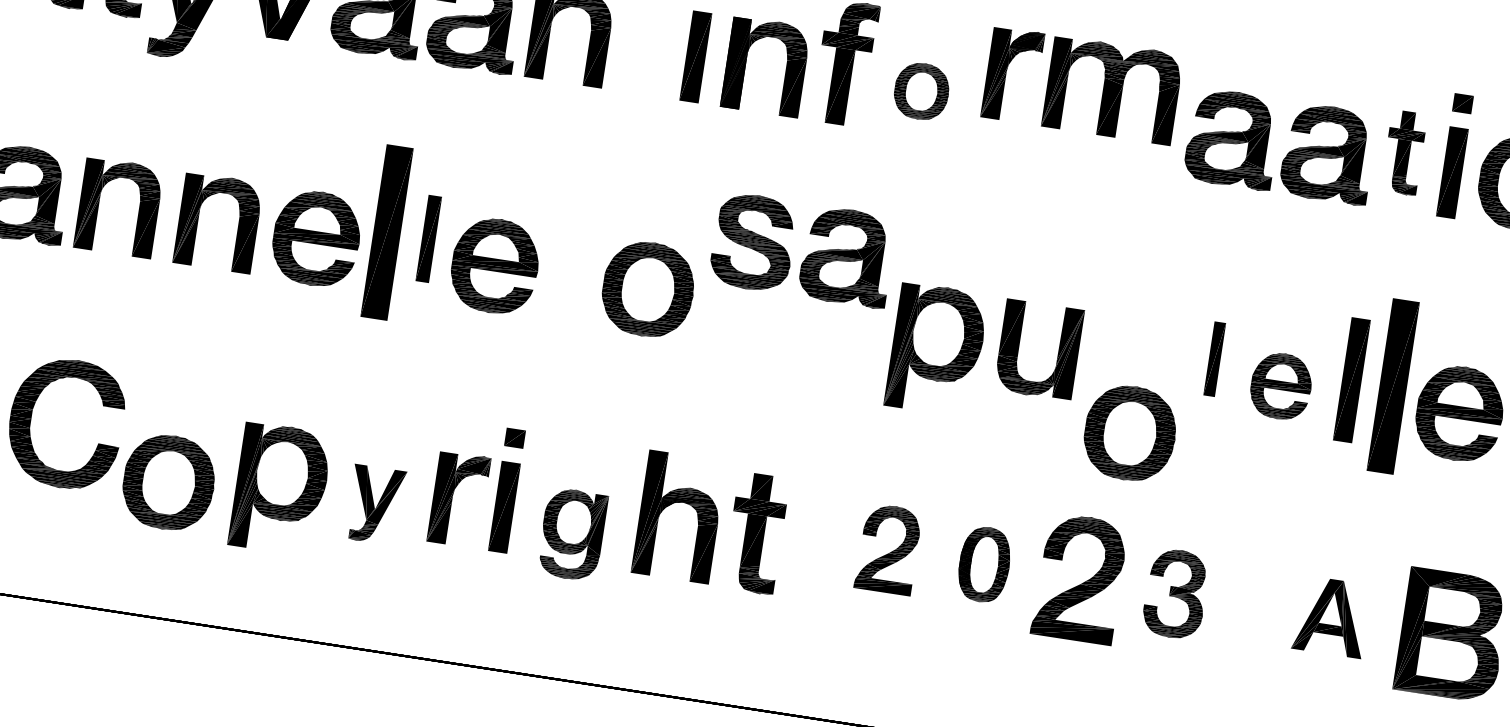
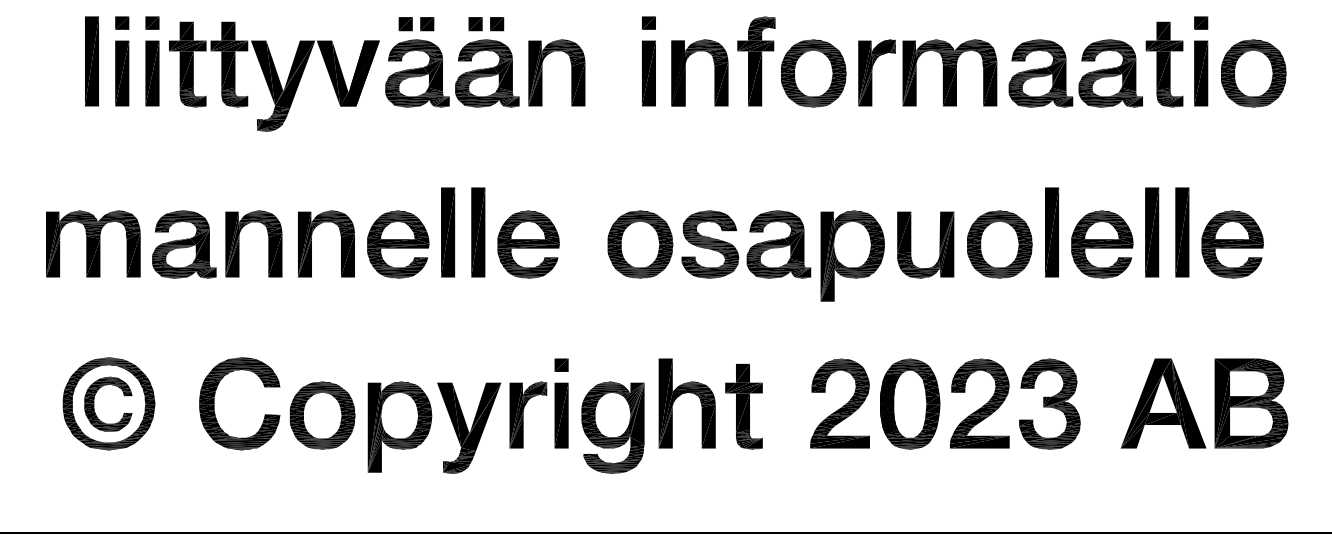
part: (1067, 82) -> (916, 72), moved
part: (921, 91) -> (813, 73), size x1.67
part: (1404, 152) -> (1164, 64), size x1.43
part: (387, 232) -> (448, 232), size x0.71
part: (428, 239) -> (478, 232), size x1.43
part: (803, 249) -> (746, 244), moved
part: (1214, 359) -> (1051, 232), size x1.67
part: (1281, 386) -> (1102, 244), size x1.43
part: (1393, 386) -> (1182, 232), size x0.71
part: (1129, 433) -> (999, 244), moved
part: (168, 482) -> (322, 415), moved
part: (375, 504) -> (469, 427), size x1.67
part: (571, 534) -> (612, 427), size x1.43
part: (887, 548) -> (839, 403), size x1.43
part: (984, 563) -> (910, 403), size x1.67
part: (1175, 592) -> (1049, 403), size x1.43
part: (1331, 616) -> (1163, 403), size x1.67

